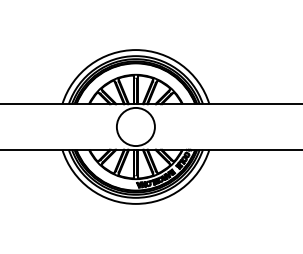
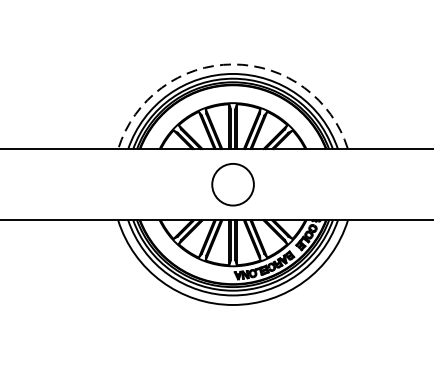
arc: (135, 50) -> (232, 65), solid -> dashed
circle: (135, 126) -> (232, 183), size x0.7

